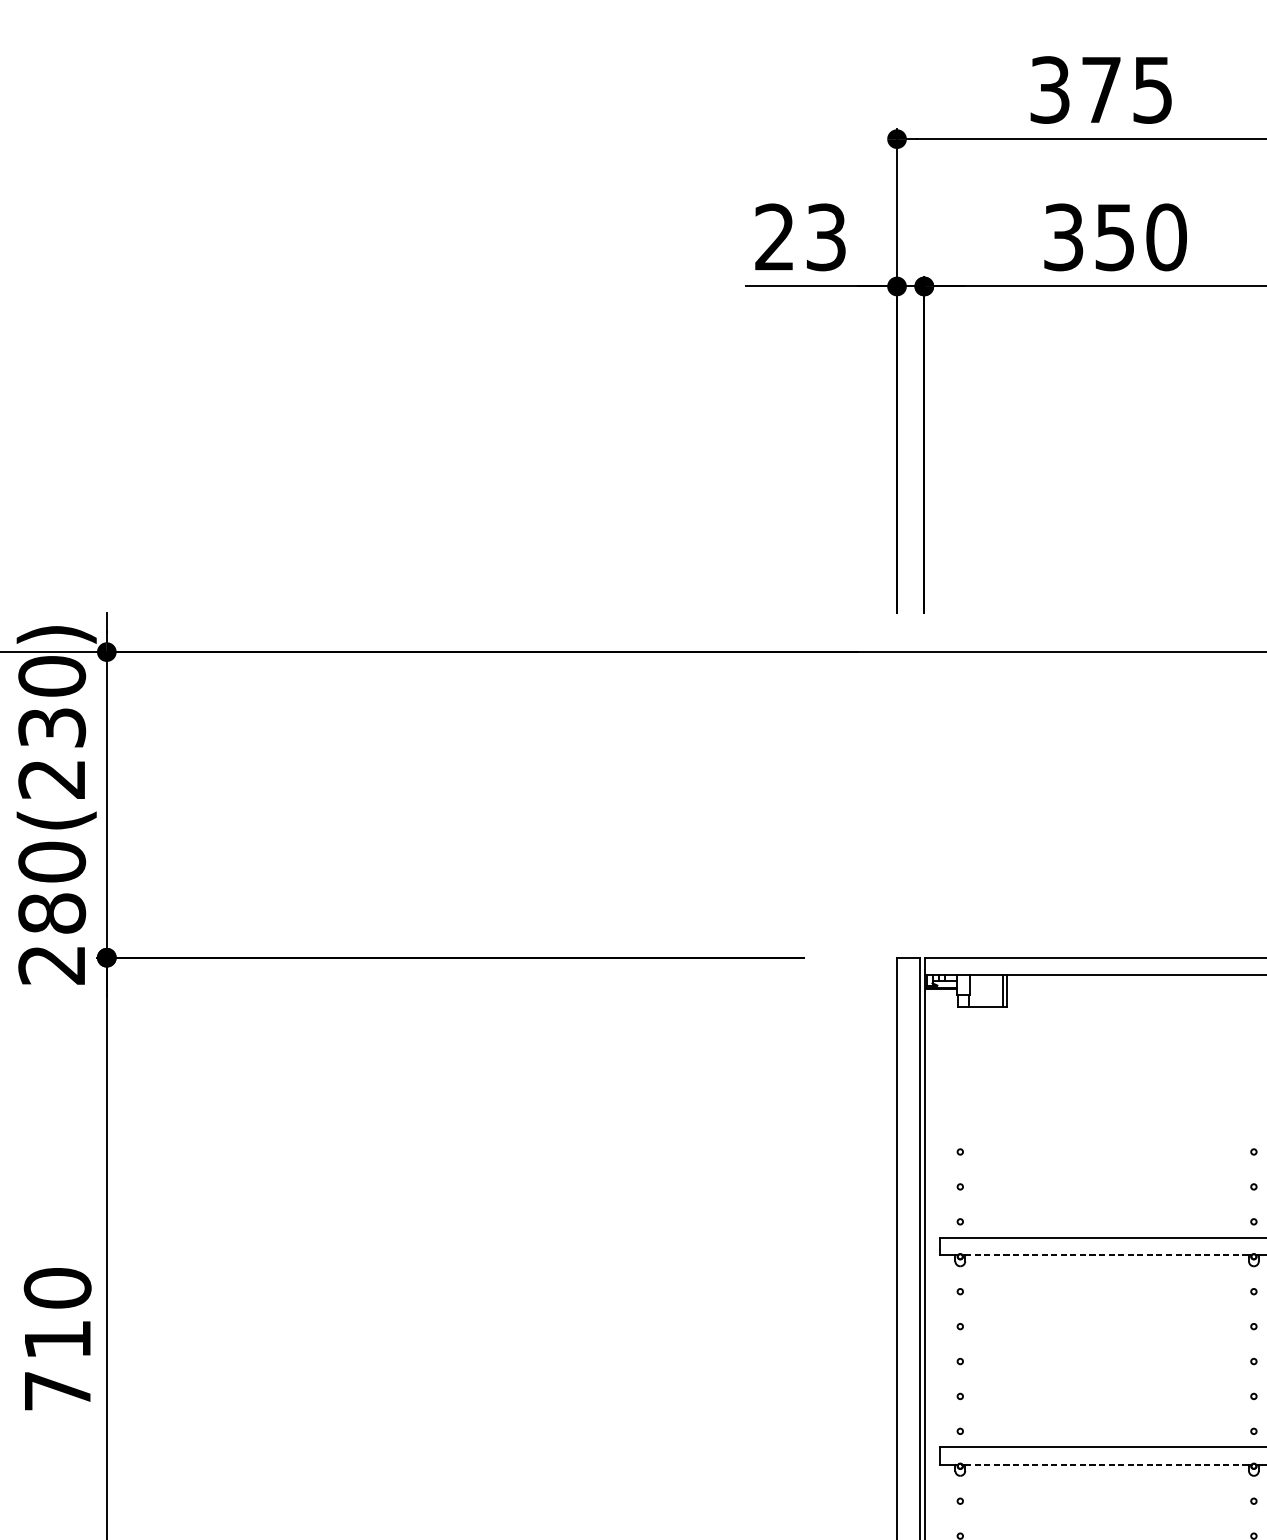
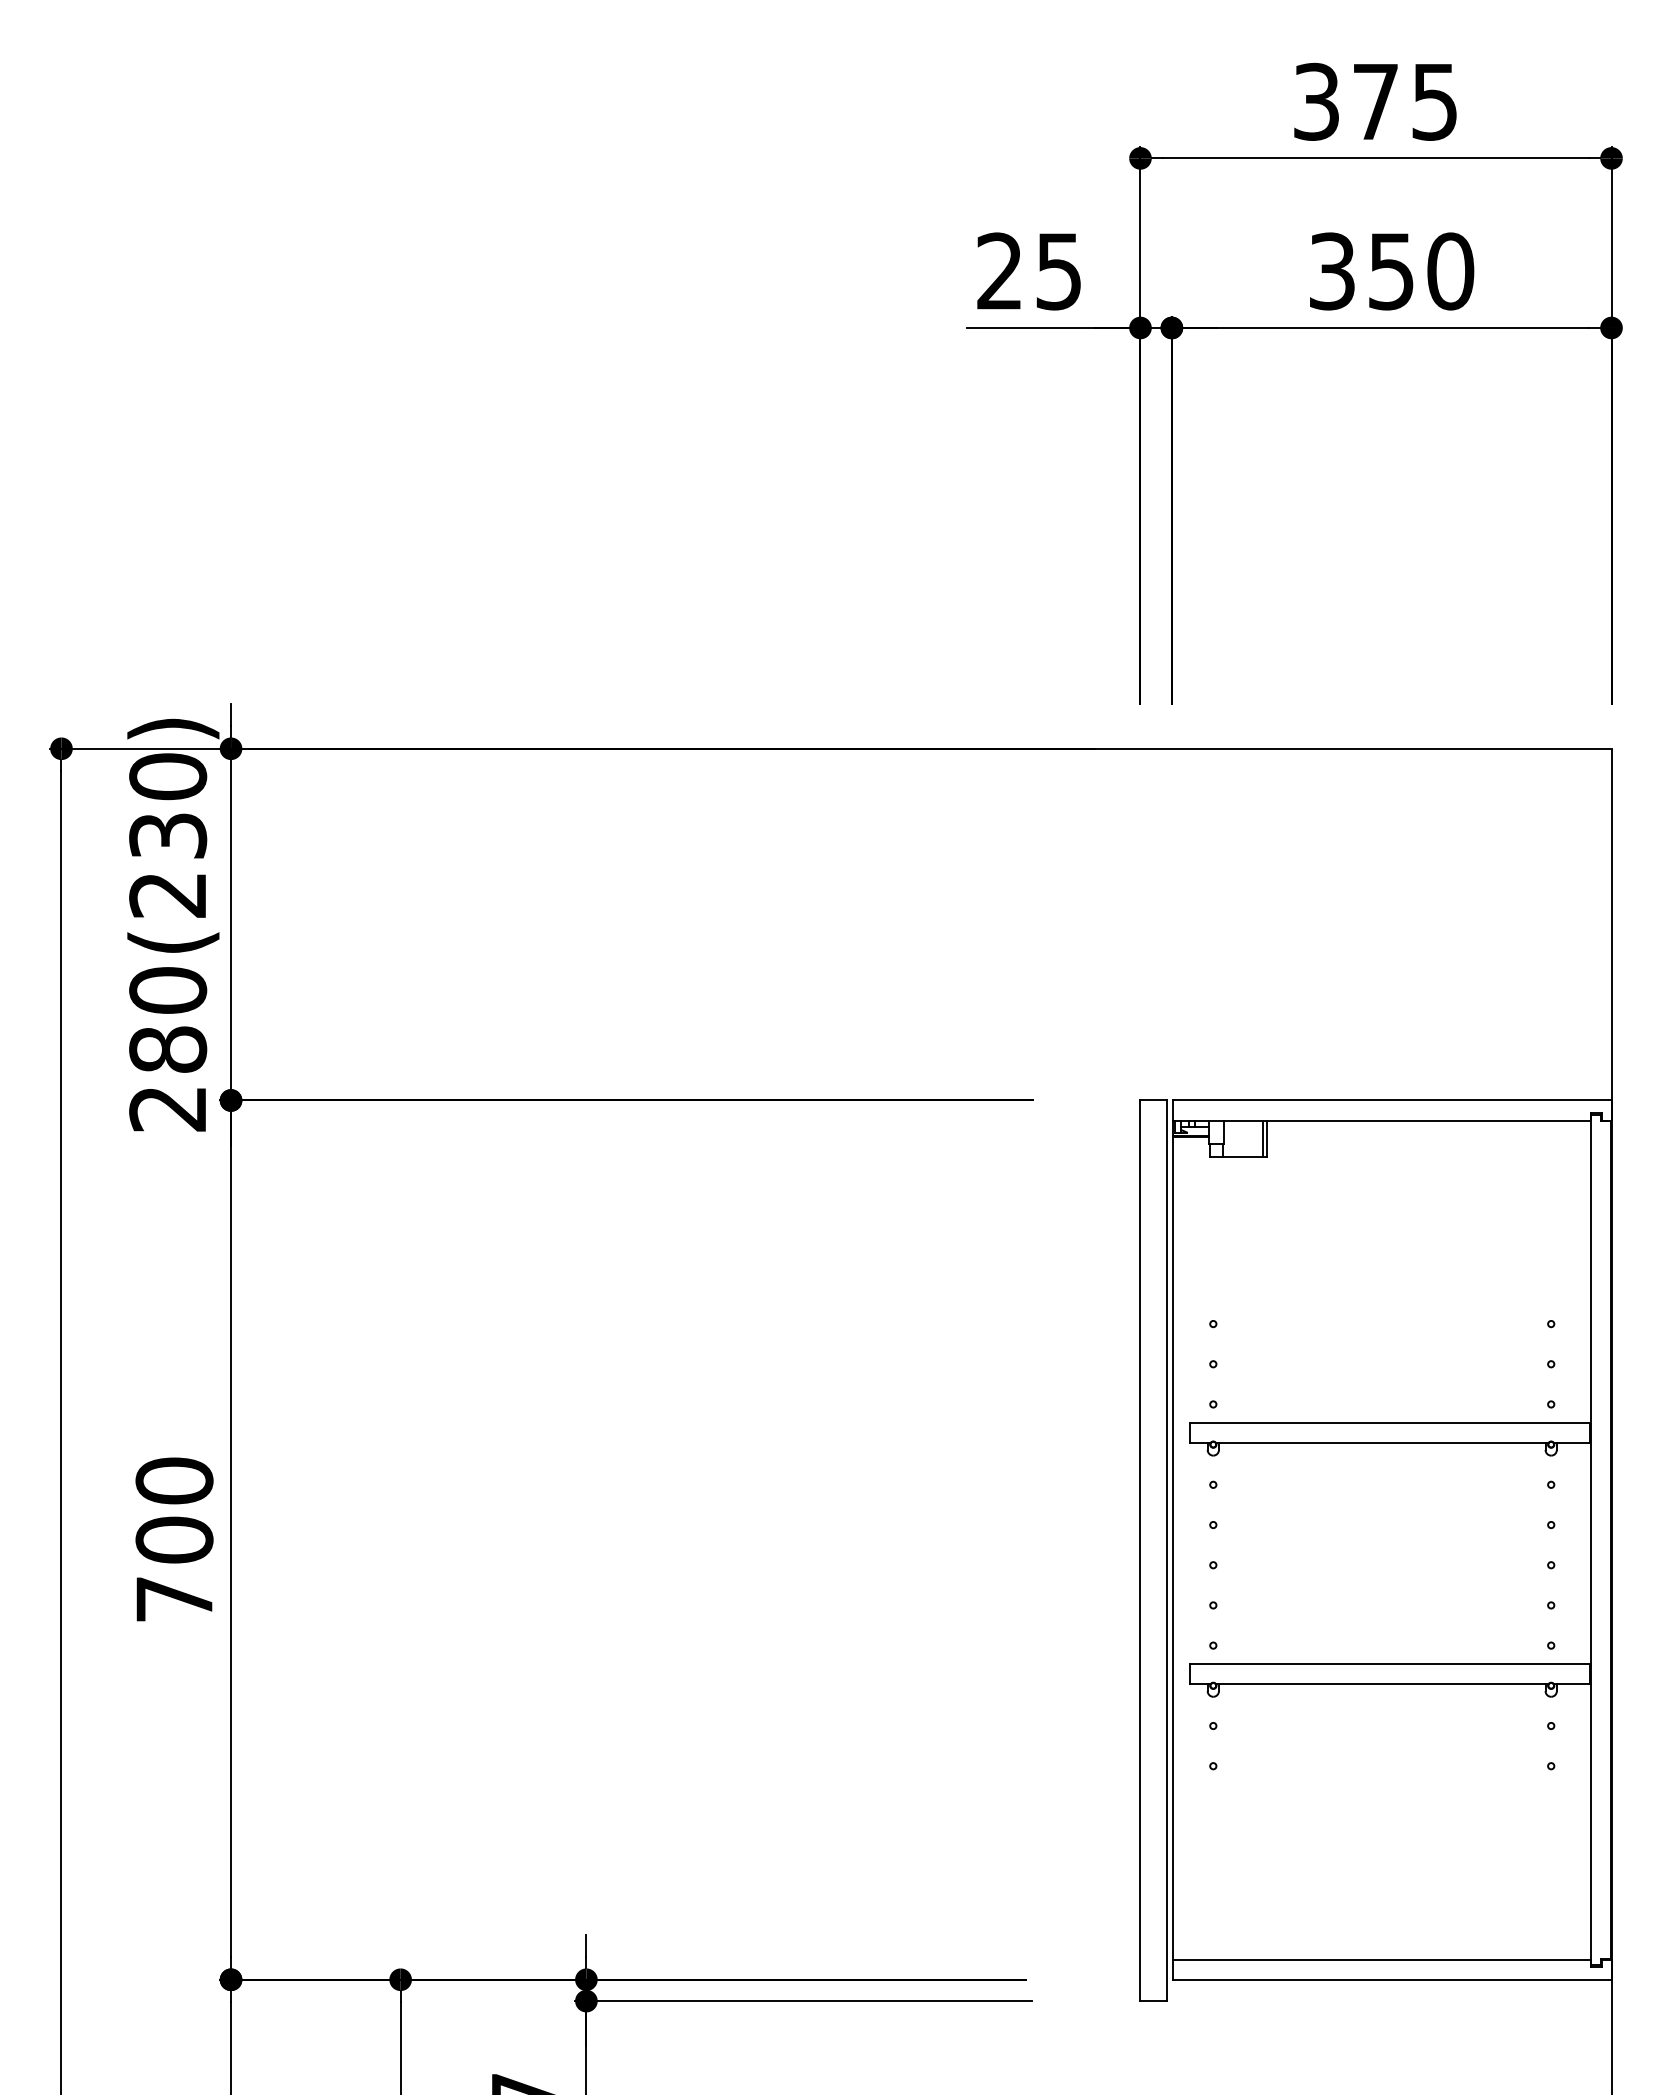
text: (825, 236) -> (1058, 270), 23 -> 25
line: (1107, 1255) -> (1382, 1443), dashed -> solid
text: (57, 1339) -> (174, 1539), 710 -> 700
line: (1107, 1465) -> (1382, 1684), dashed -> solid

